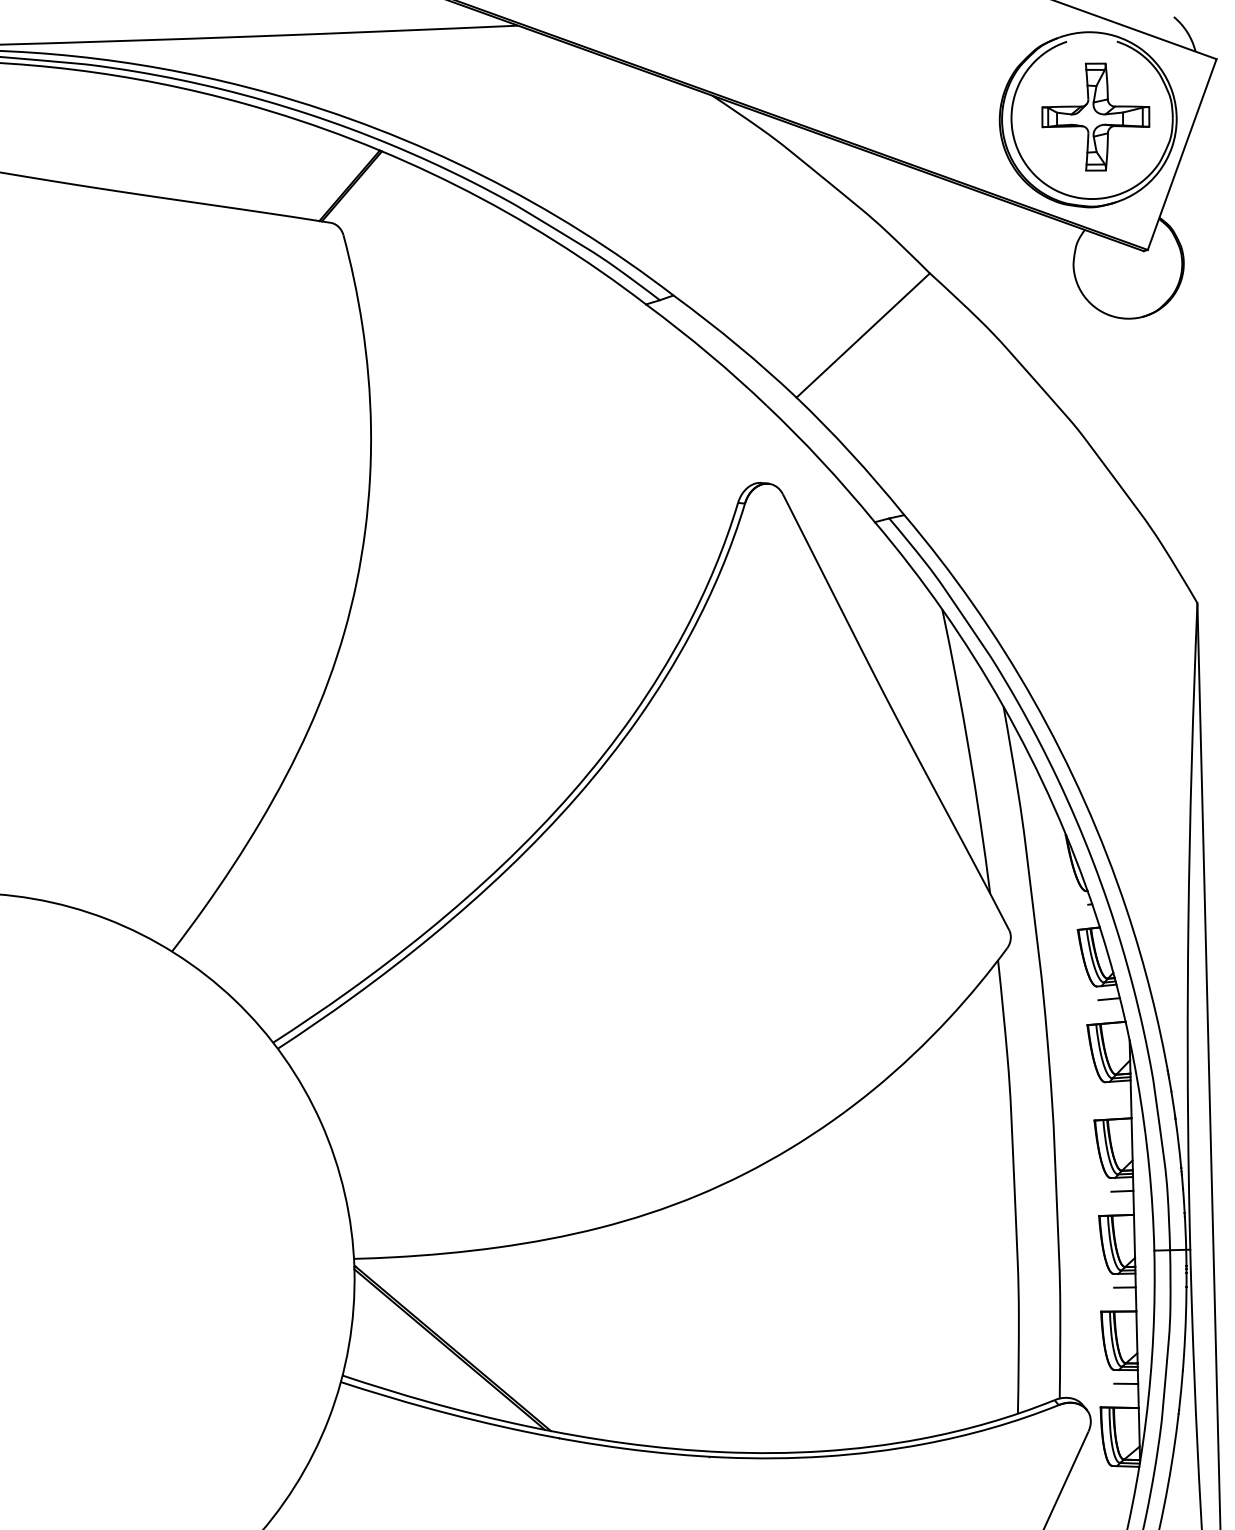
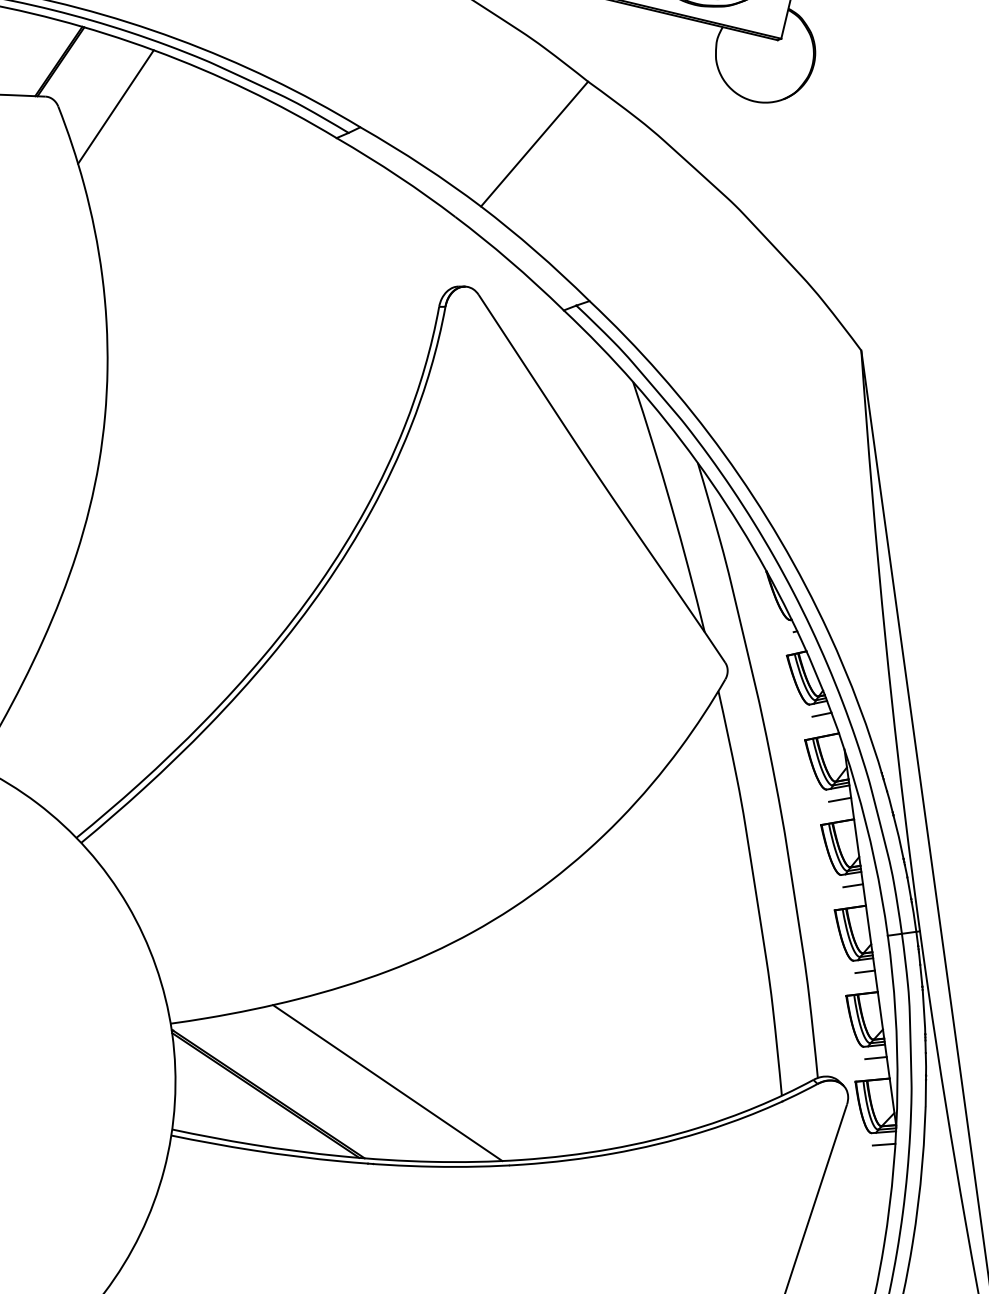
line: (406, 242) -> (115, 106), added
line: (1118, 1094) -> (839, 799), added
line: (585, 1351) -> (387, 1083), added
line: (1123, 1479) -> (883, 1144), added

